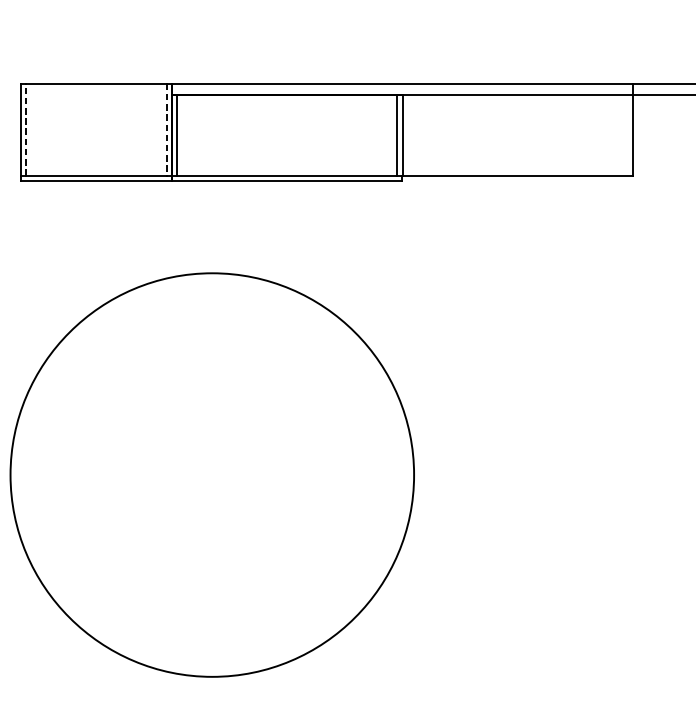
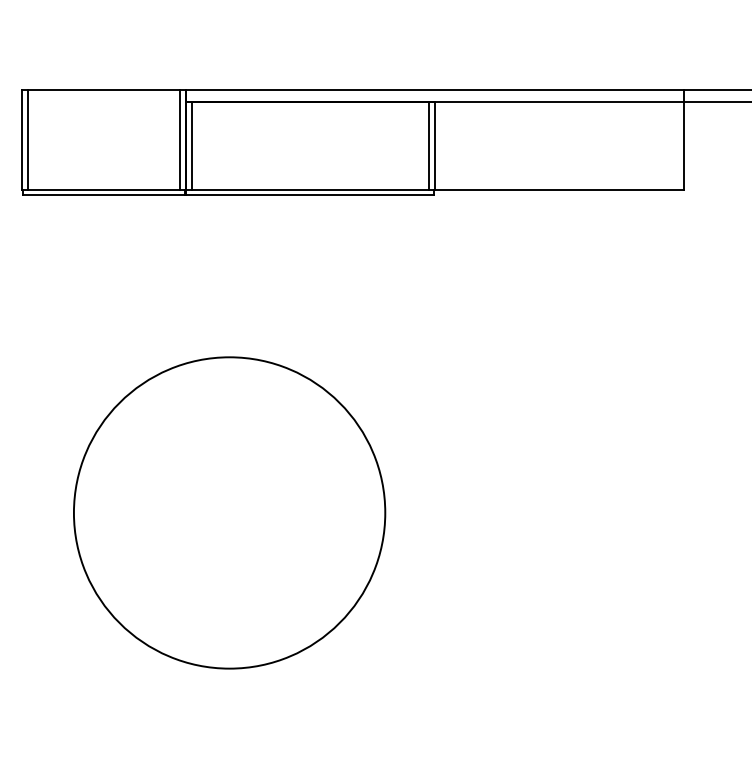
line: (26, 129) -> (28, 139), dashed -> solid
line: (166, 129) -> (180, 139), dashed -> solid
circle: (212, 474) -> (229, 512), size x0.71

